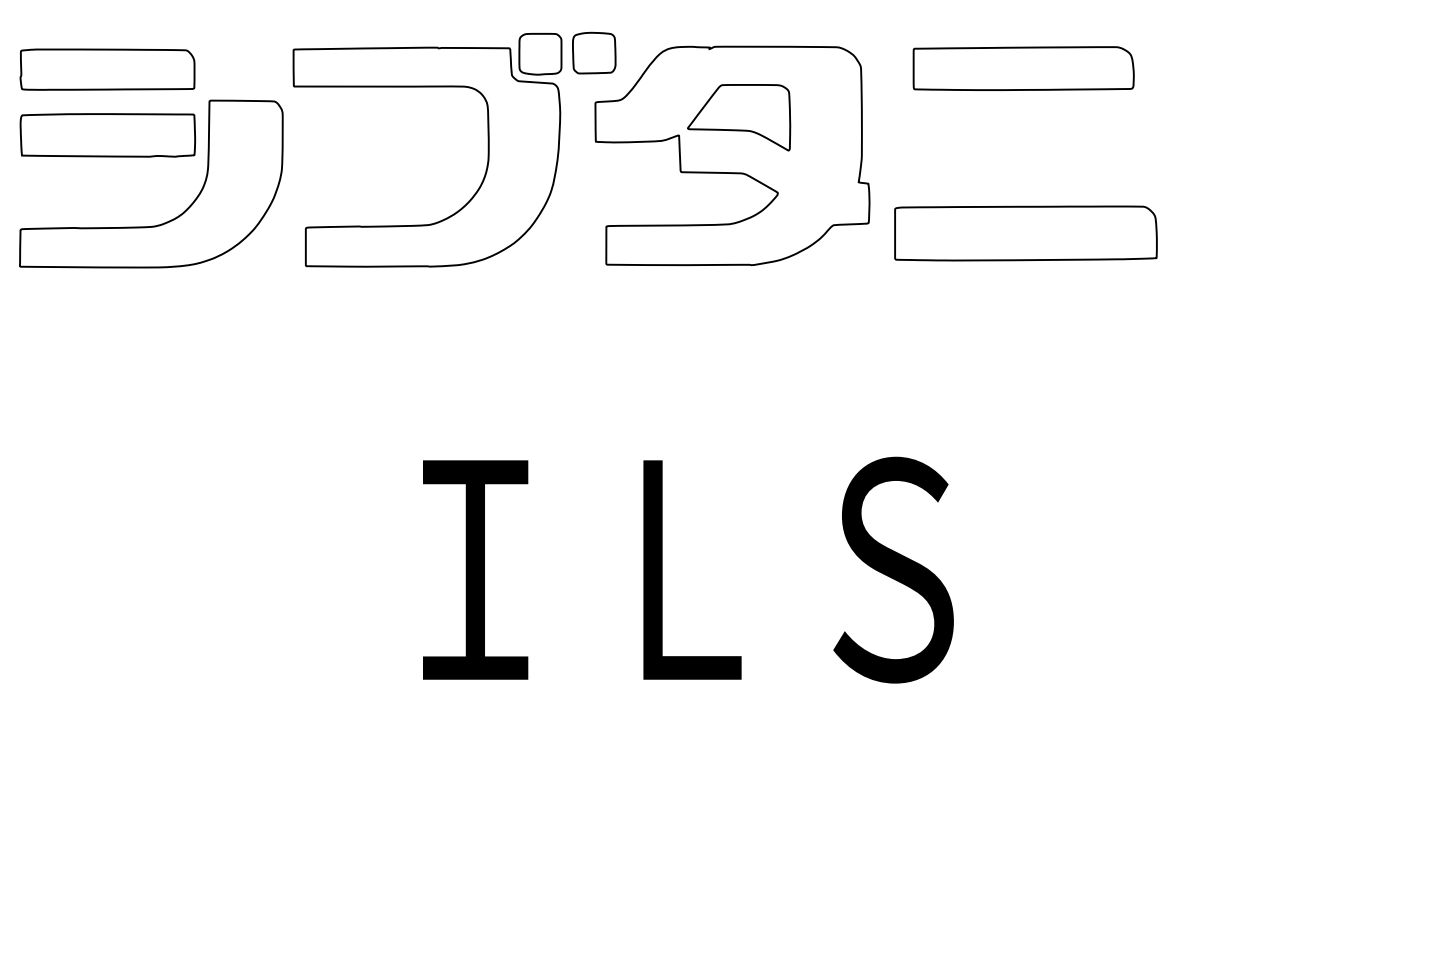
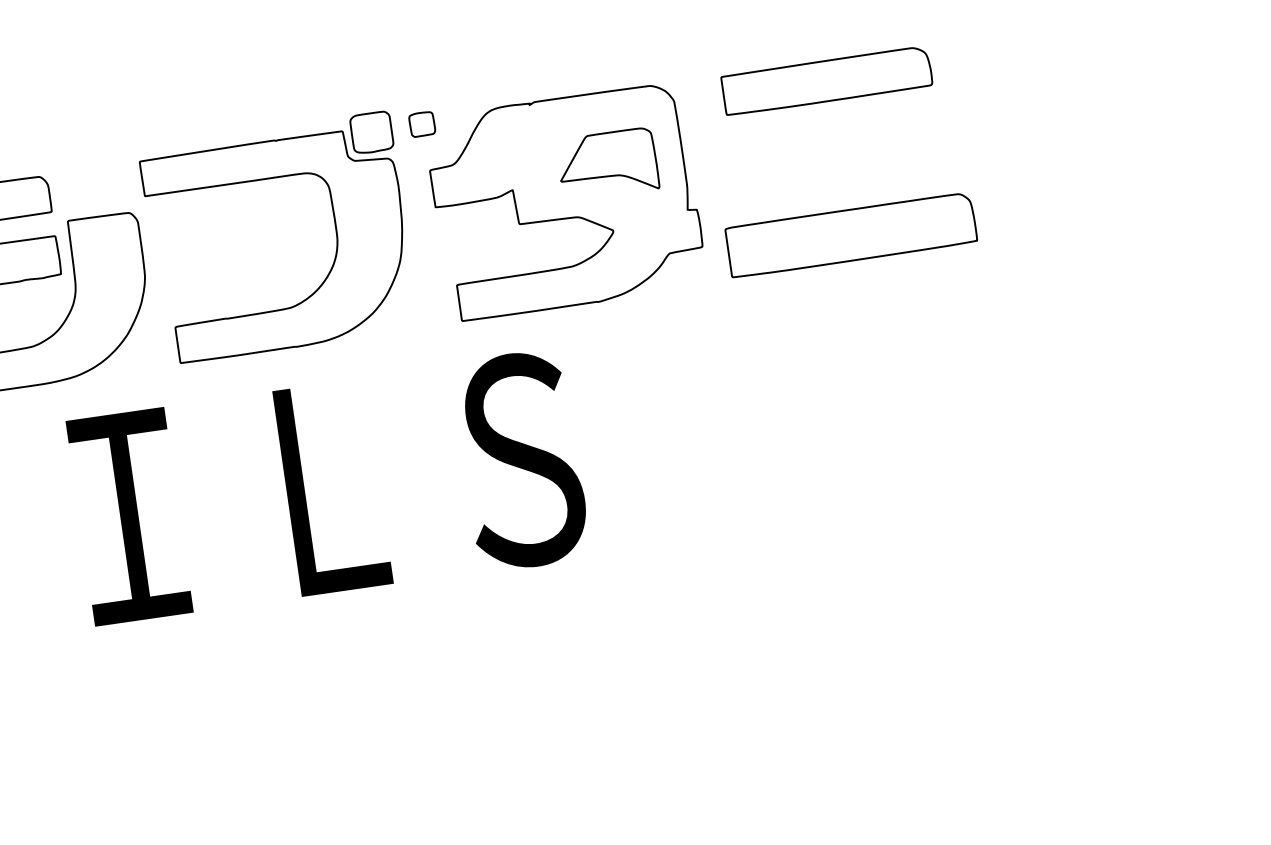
part: (594, 52) -> (422, 123), size x0.6
part: (739, 117) -> (608, 164), moved
text: (688, 569) -> (329, 487), moved

